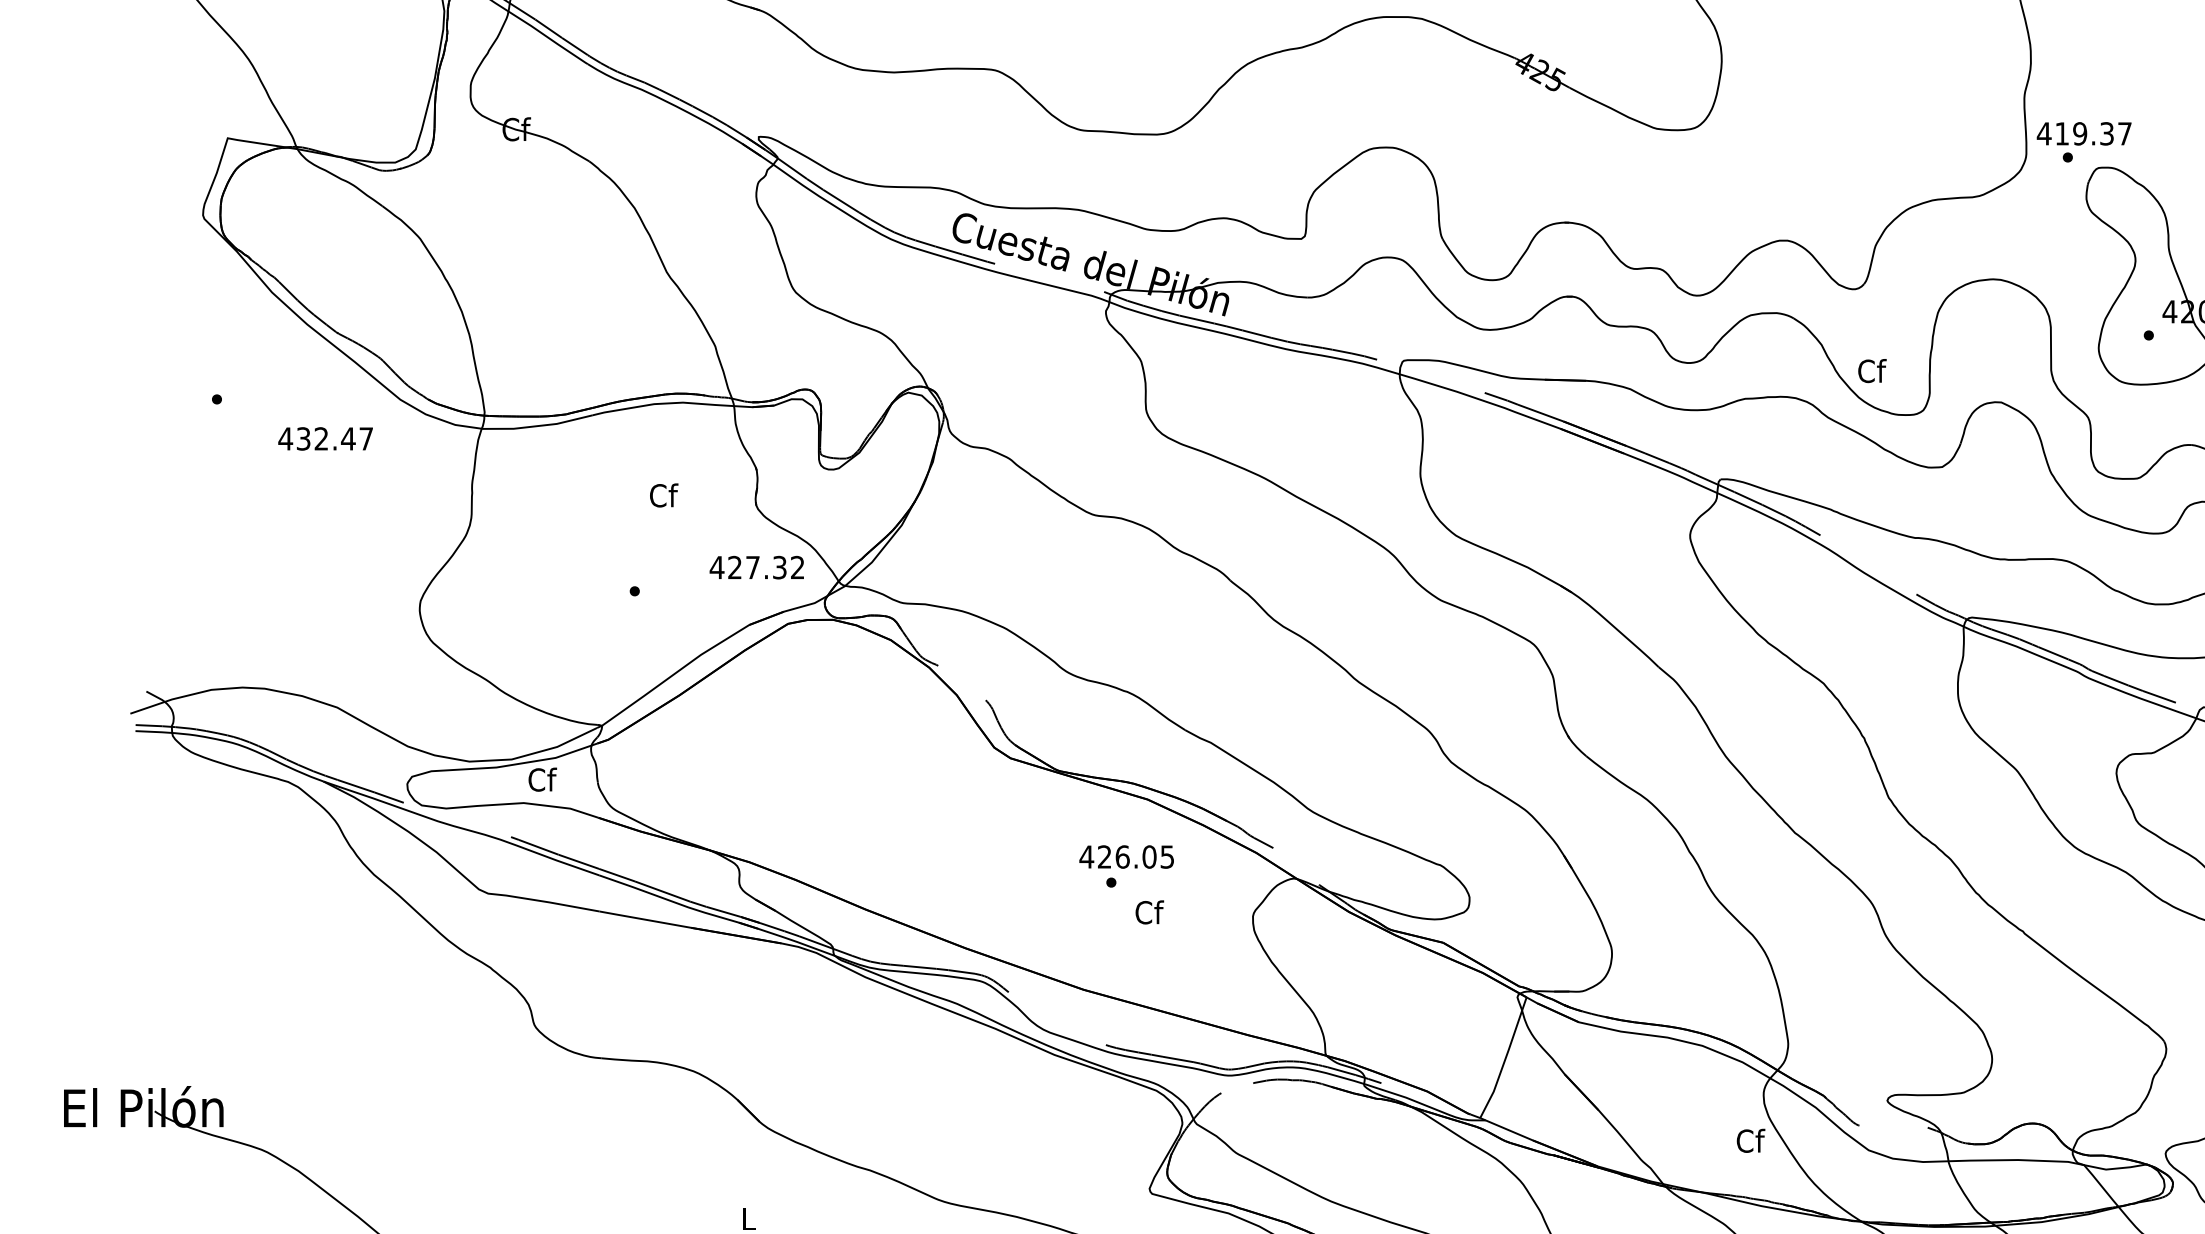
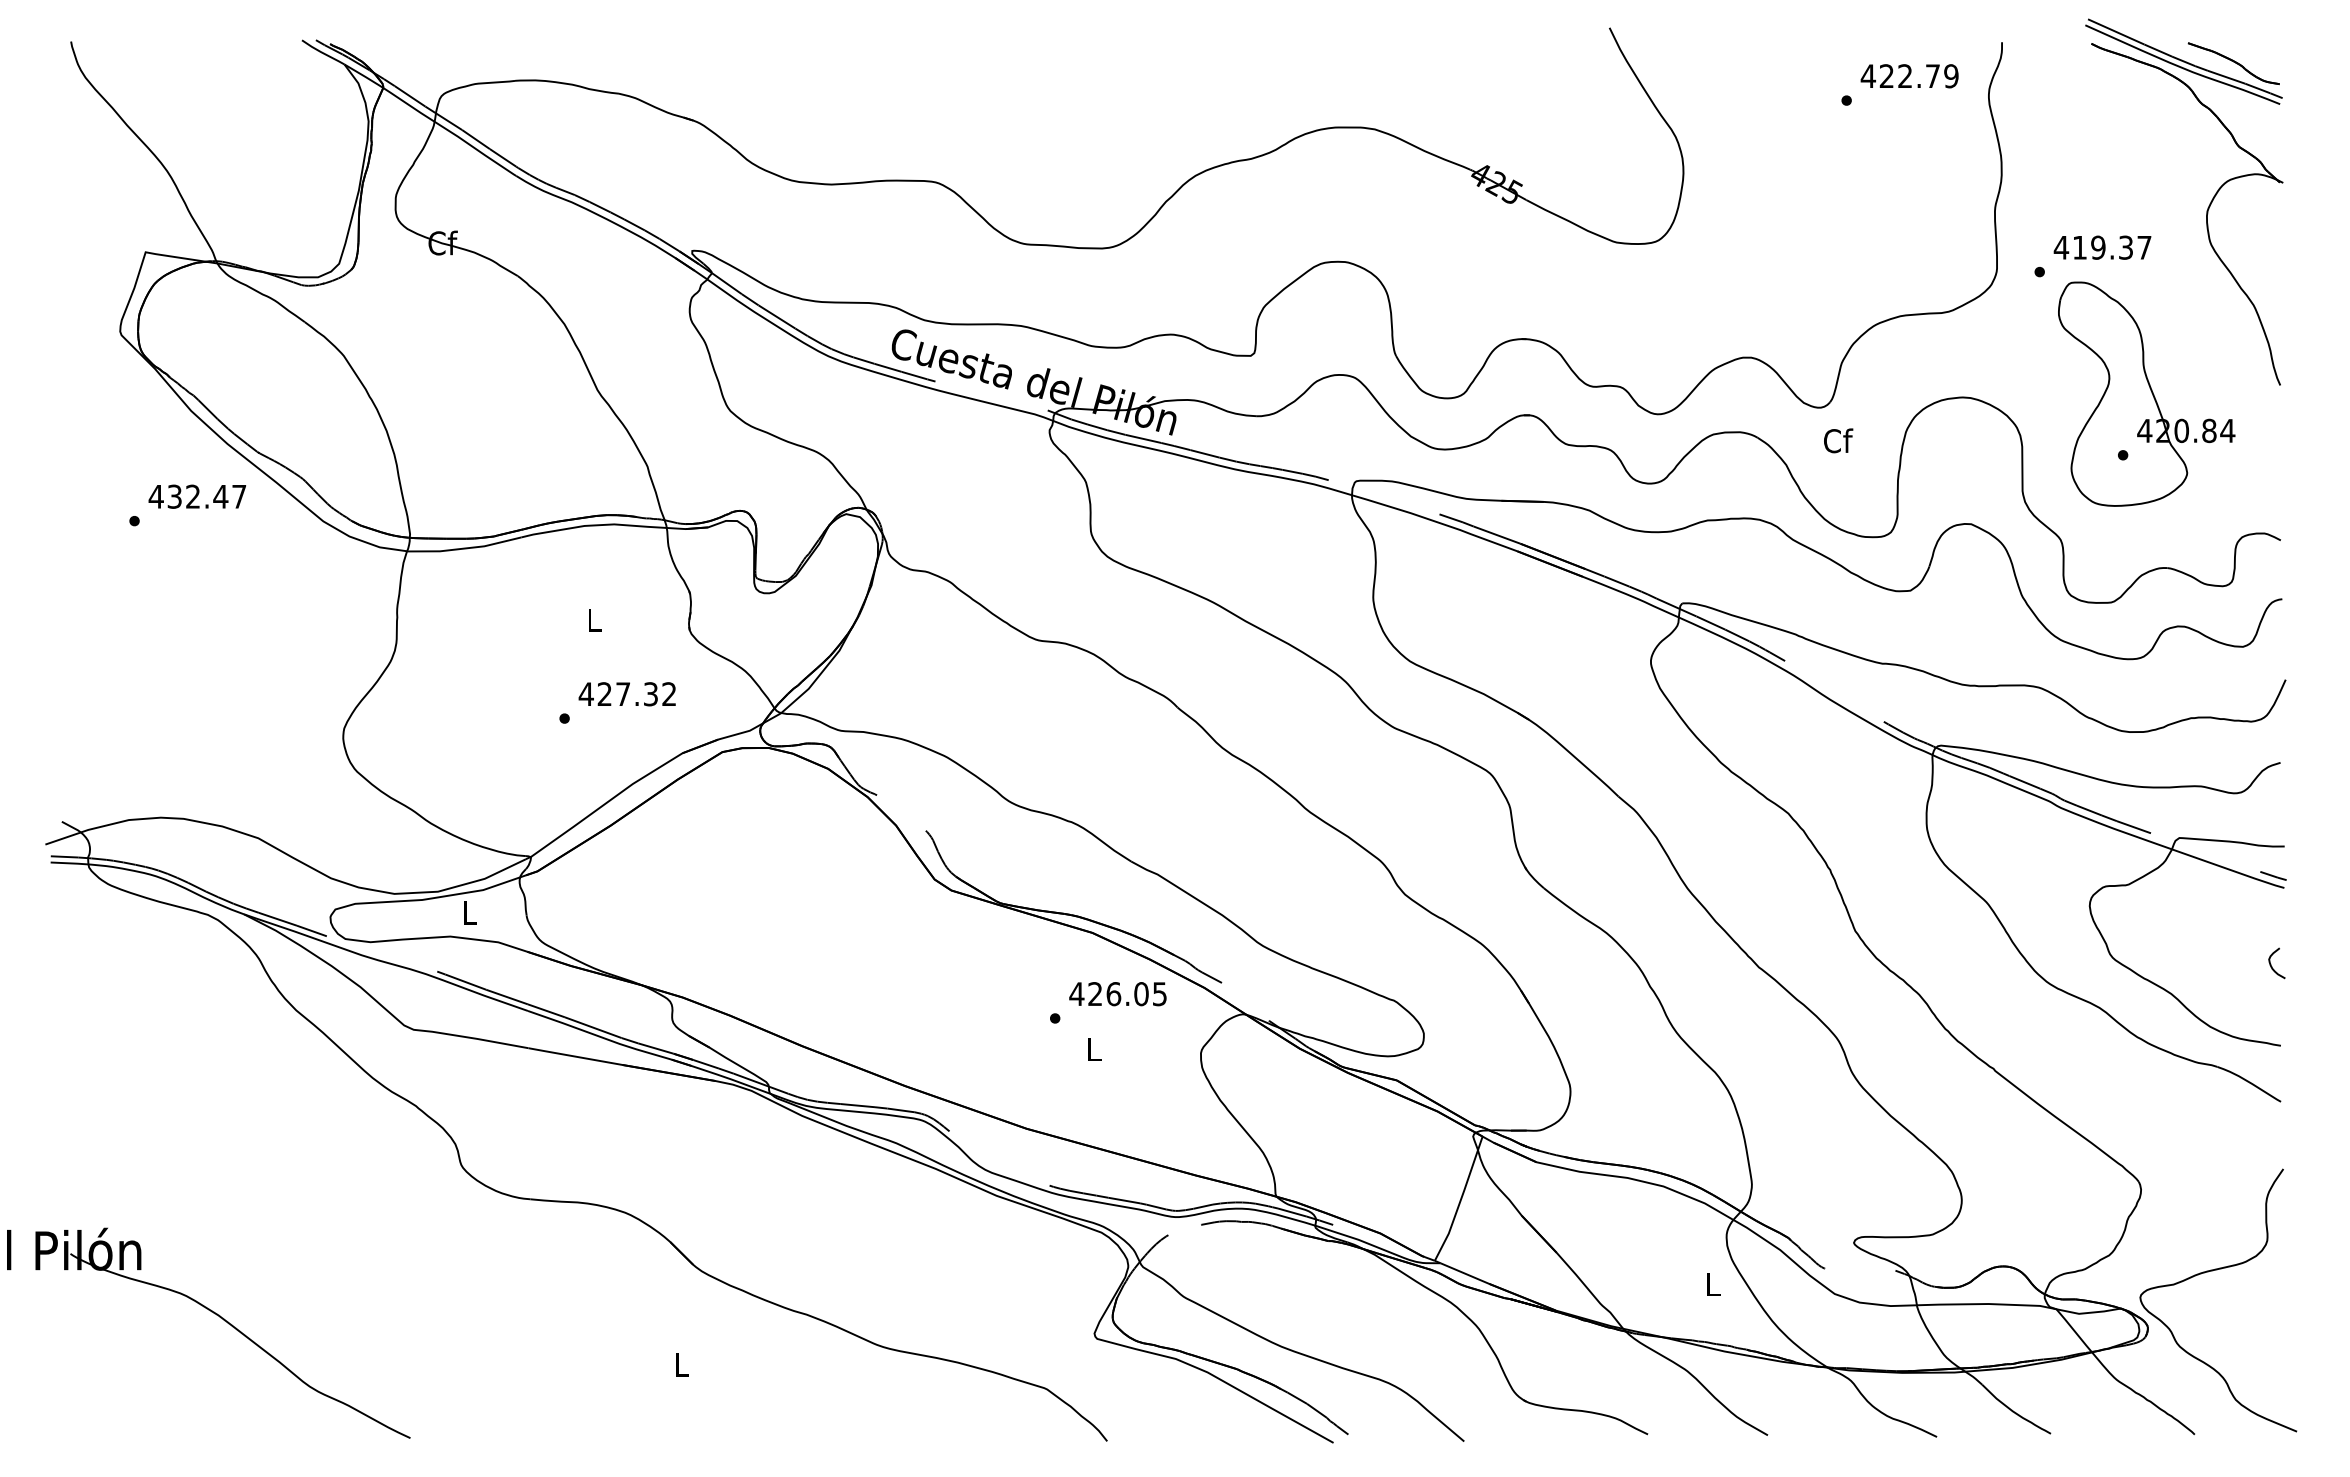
text: (2084, 133) -> (2102, 247), moved
text: (1872, 370) -> (1838, 440), moved
text: (325, 438) -> (197, 496), moved
text: (663, 495) -> (594, 619), Cf -> L
text: (756, 567) -> (626, 694), moved
text: (542, 779) -> (469, 912), Cf -> L
text: (1126, 857) -> (1117, 994), moved
text: (1149, 911) -> (1094, 1048), Cf -> L
text: (1750, 1140) -> (1713, 1283), Cf -> L

